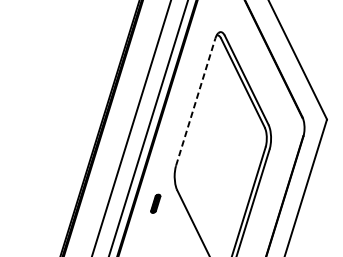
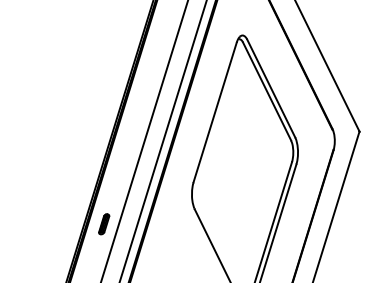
line: (196, 102) -> (215, 112), dashed -> solid
part: (156, 203) -> (104, 224), moved

